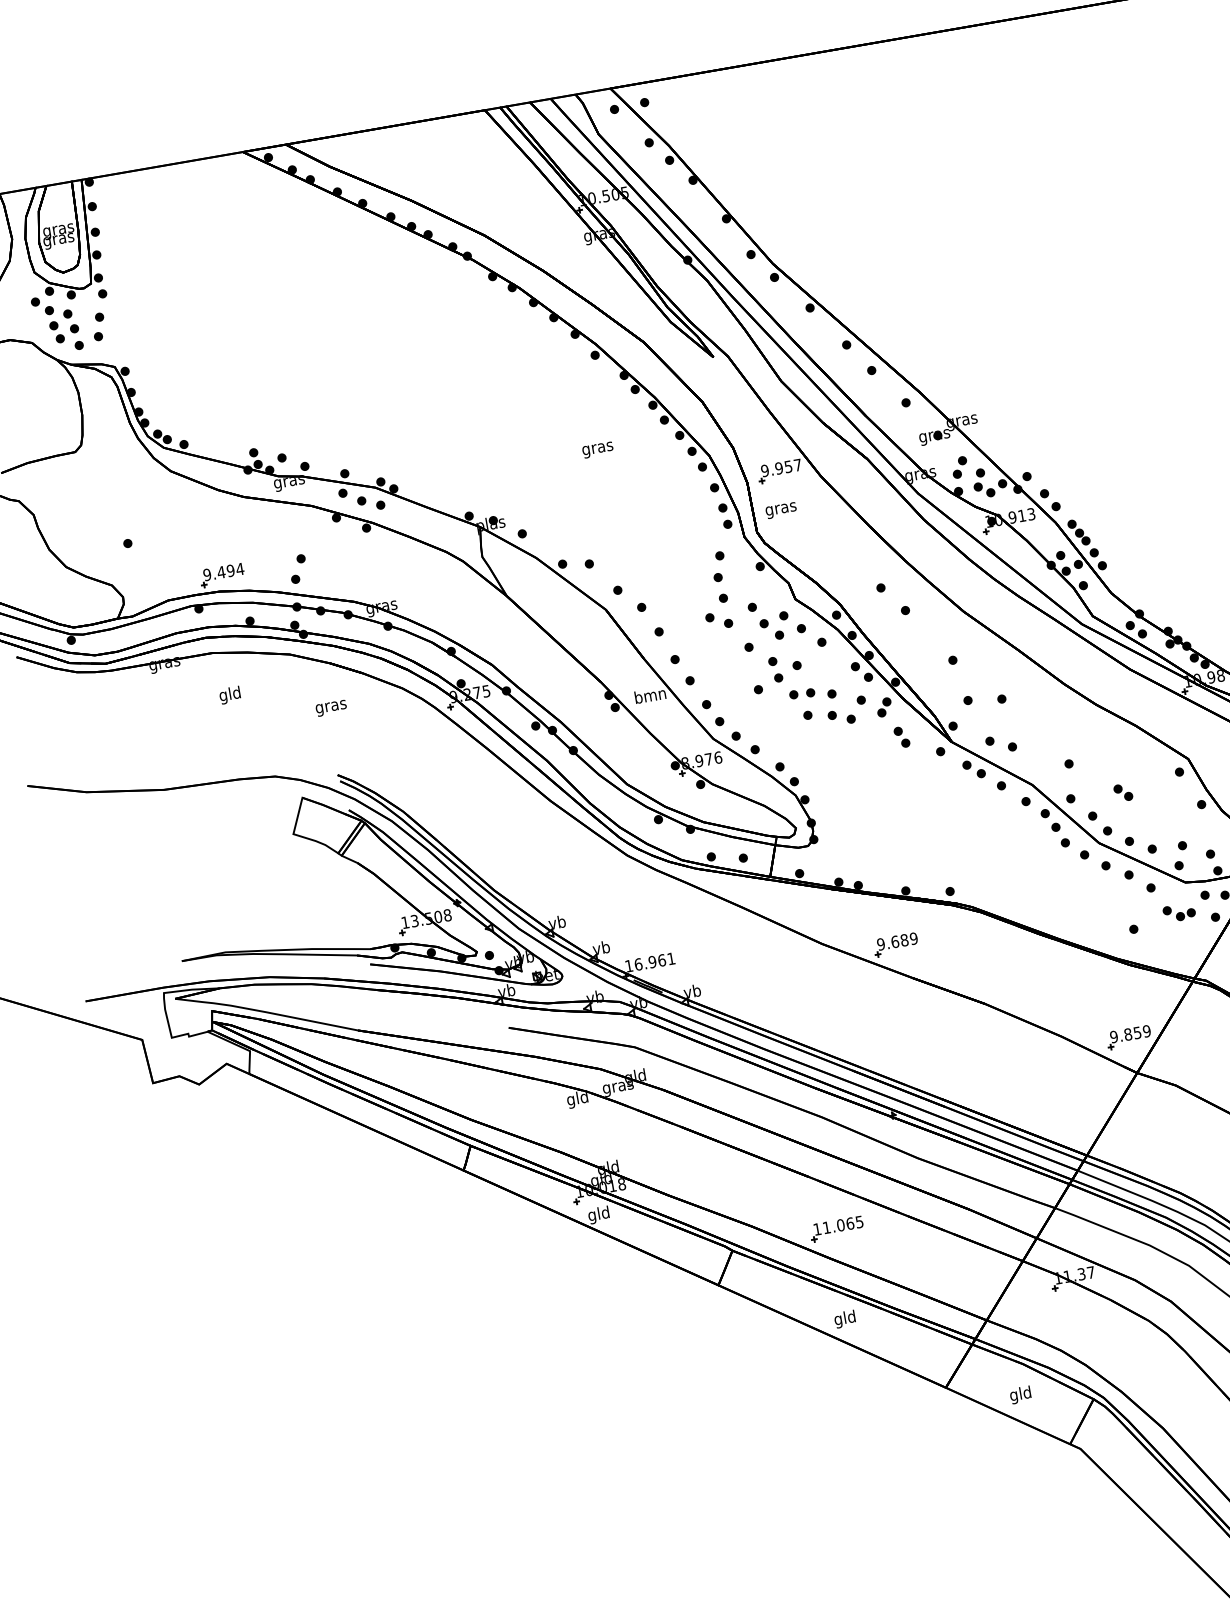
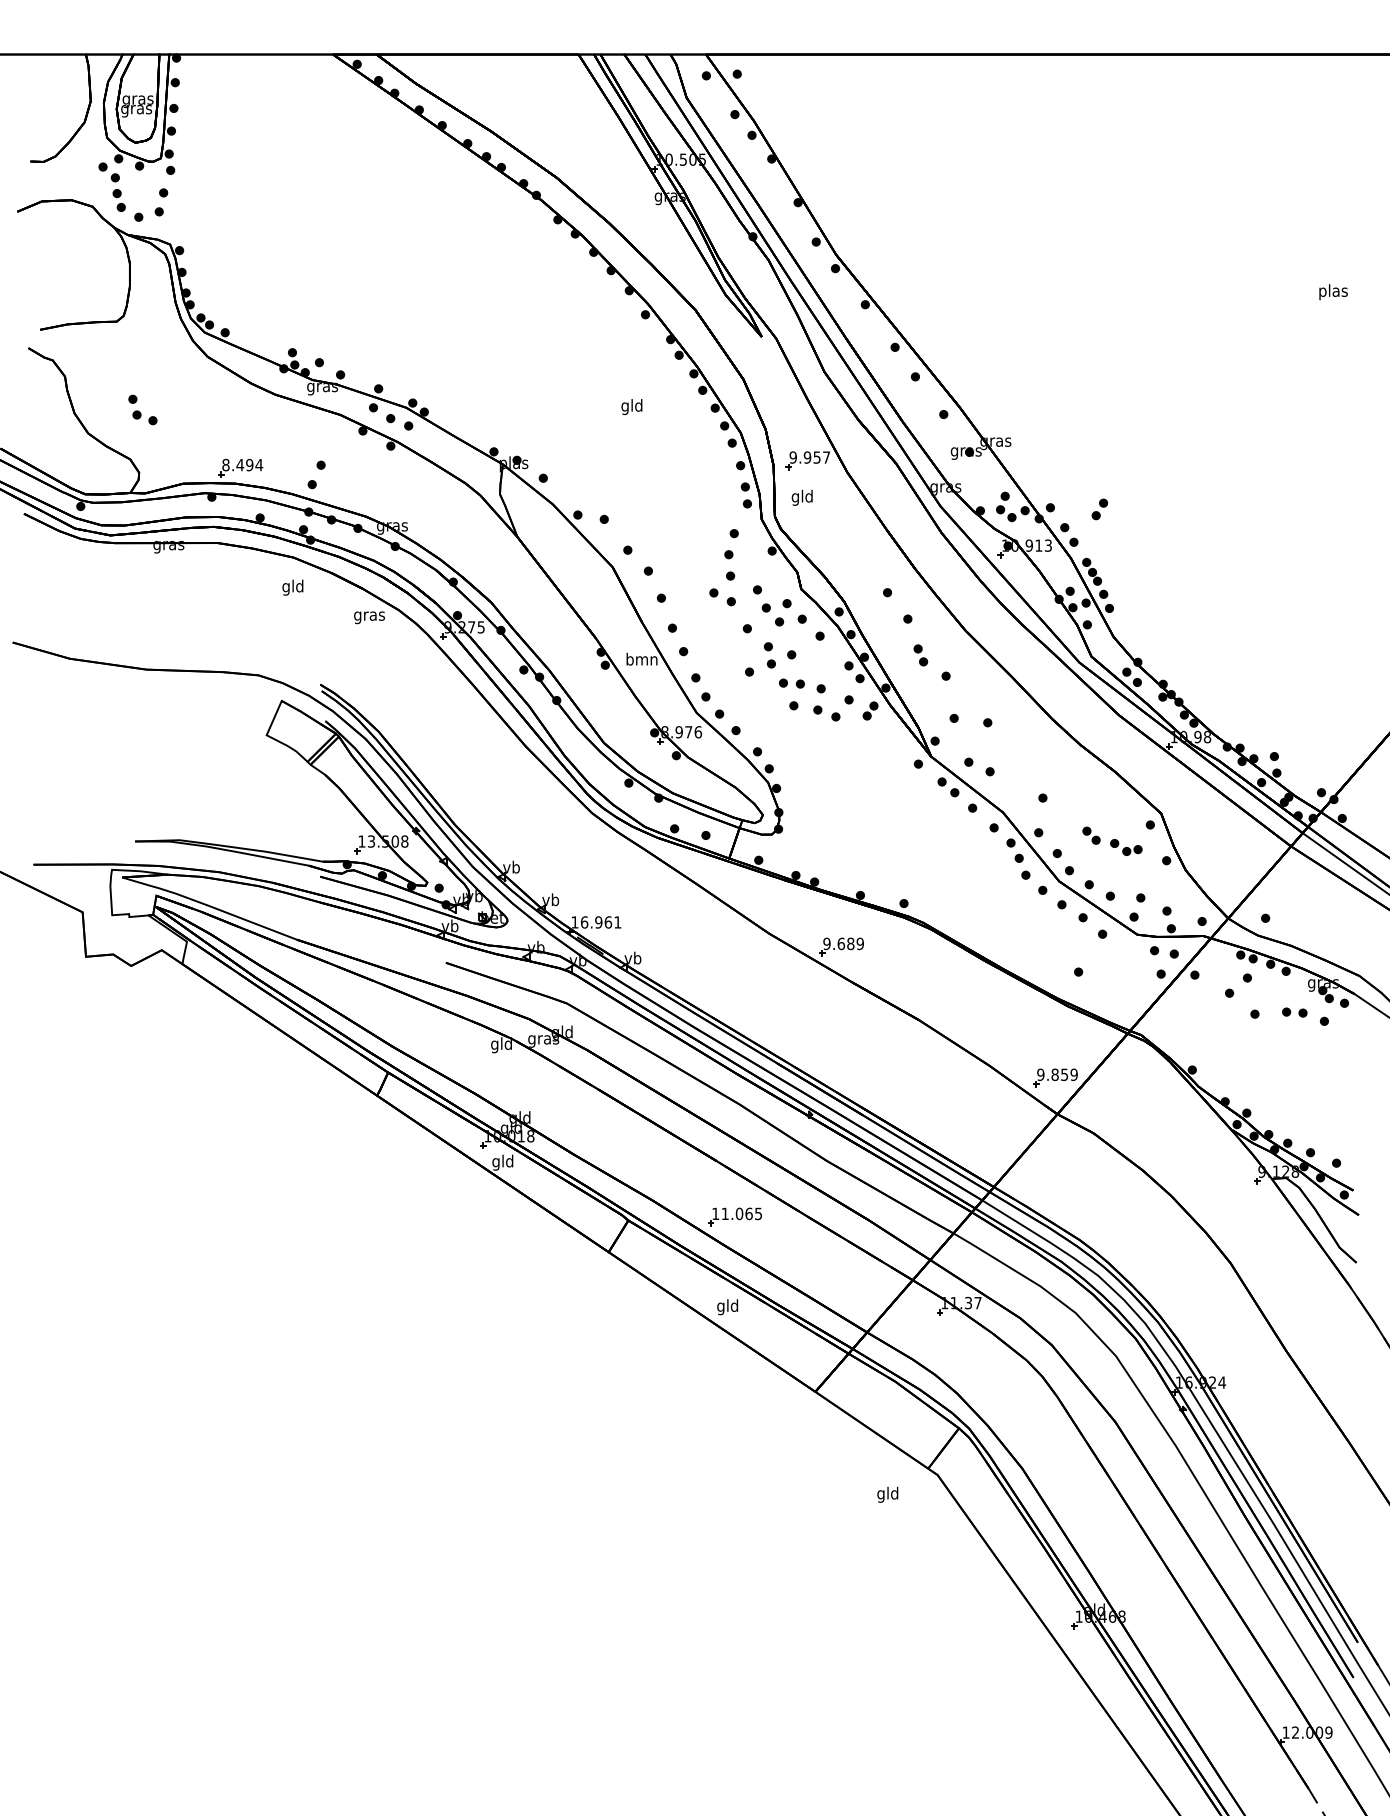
part: (70, 320) -> (134, 406), moved
text: (597, 449) -> (631, 407), gras -> gld
part: (959, 467) -> (1099, 509), moved
text: (780, 508) -> (802, 497), gras -> gld
text: (206, 575) -> (225, 465), 9.494 -> 8.494
text: (229, 695) -> (292, 587), moved
text: (331, 708) -> (369, 617), moved
part: (901, 737) -> (920, 655), moved
part: (1179, 912) -> (1126, 847), moved
text: (1020, 1394) -> (887, 1494), moved

